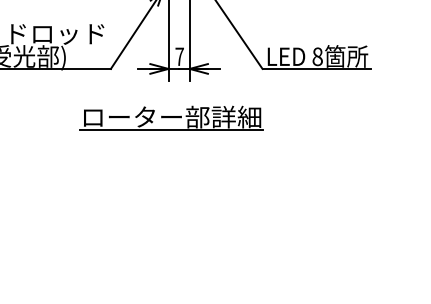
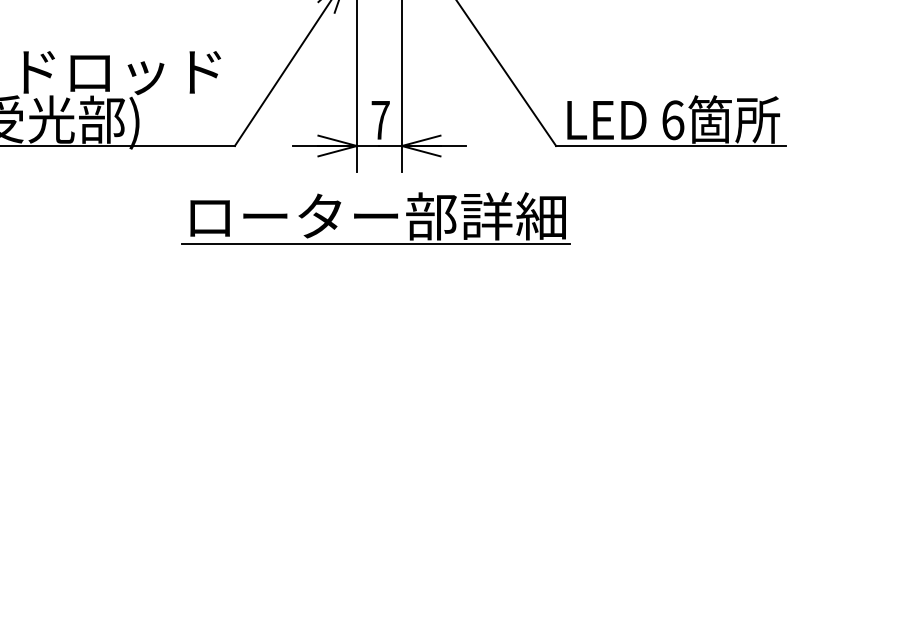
text: (317, 56) -> (672, 119), 8 -> 6
part: (171, 117) -> (375, 217), moved

